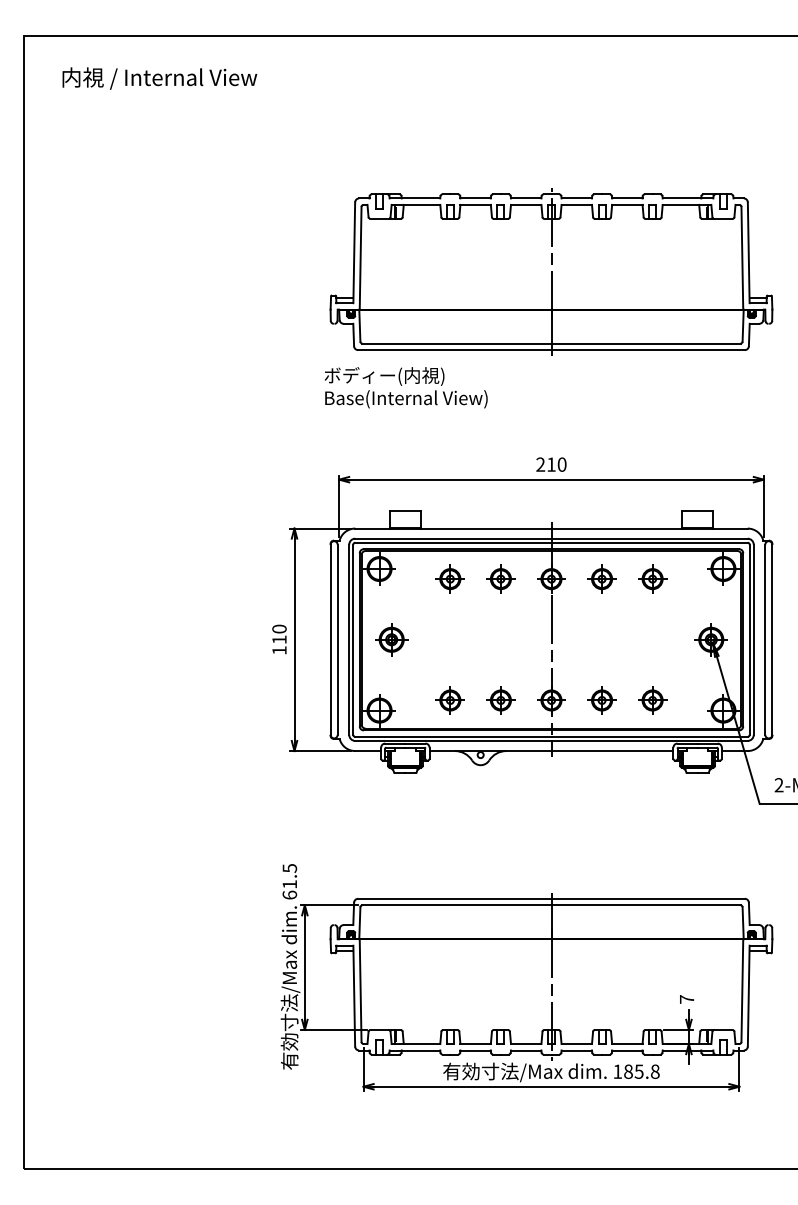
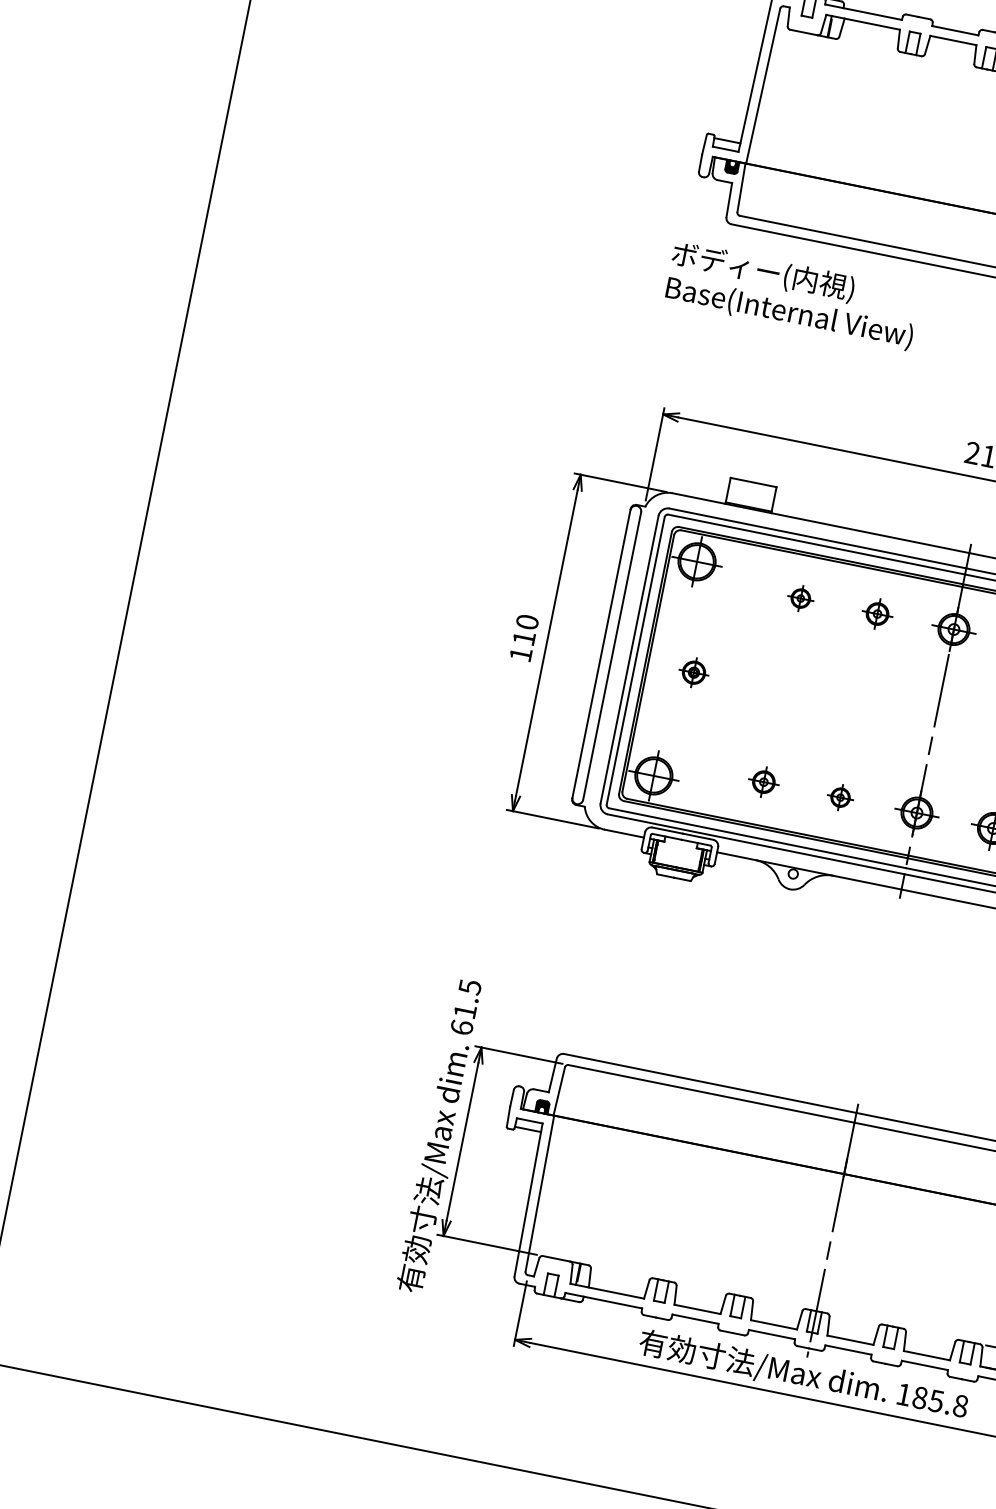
part: (449, 578) -> (799, 597), size x0.6
part: (500, 578) -> (877, 613), size x0.7
part: (391, 639) -> (693, 672), size x0.6
part: (449, 700) -> (762, 781), size x0.7
part: (500, 700) -> (839, 797), size x0.6

